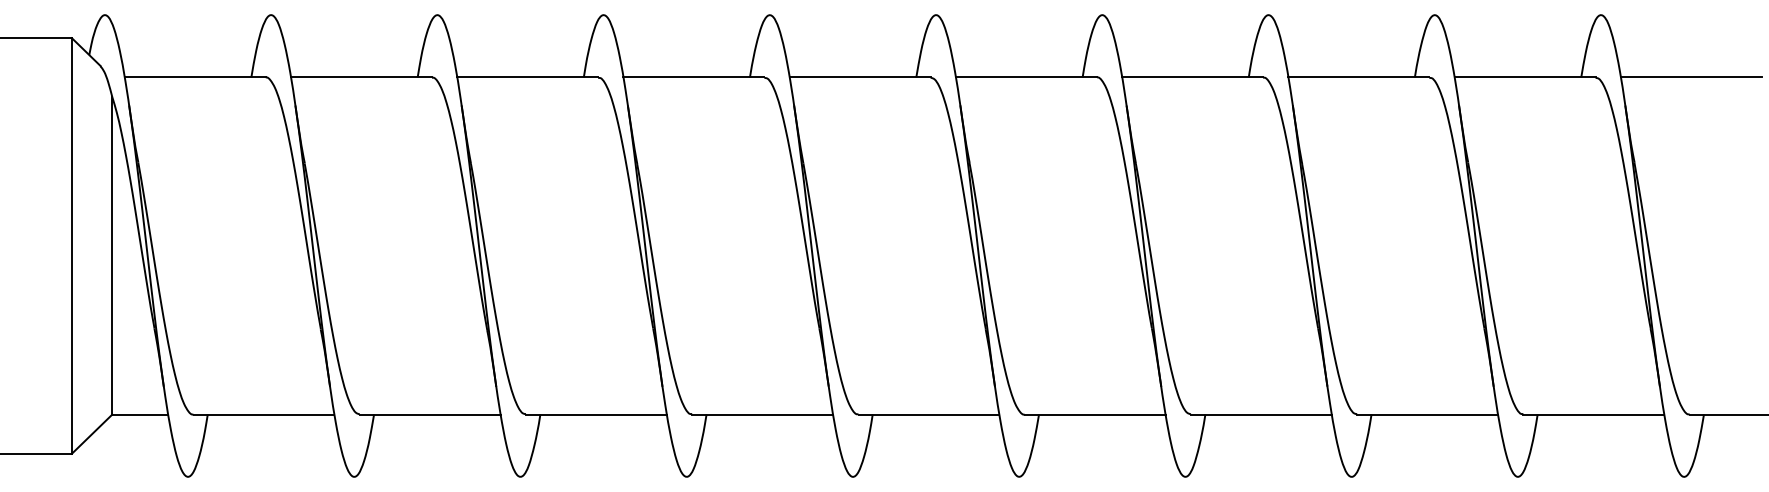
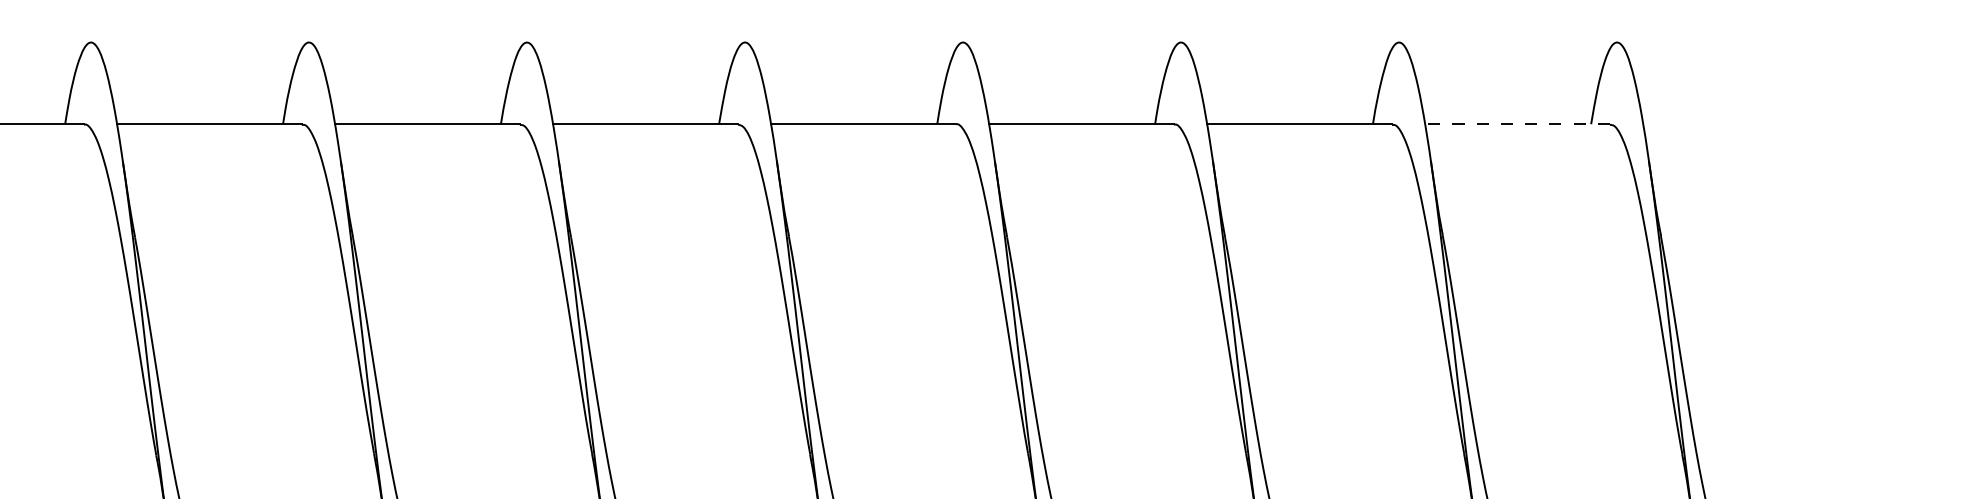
line: (1524, 77) -> (1516, 124), solid -> dashed
line: (1690, 77) -> (1734, 124), removed

